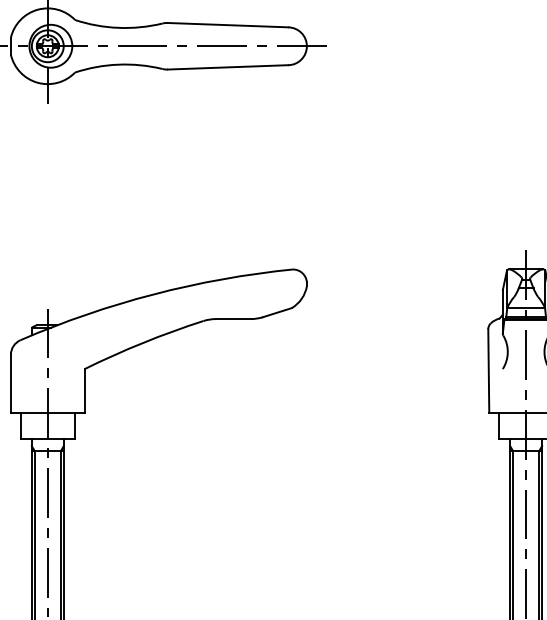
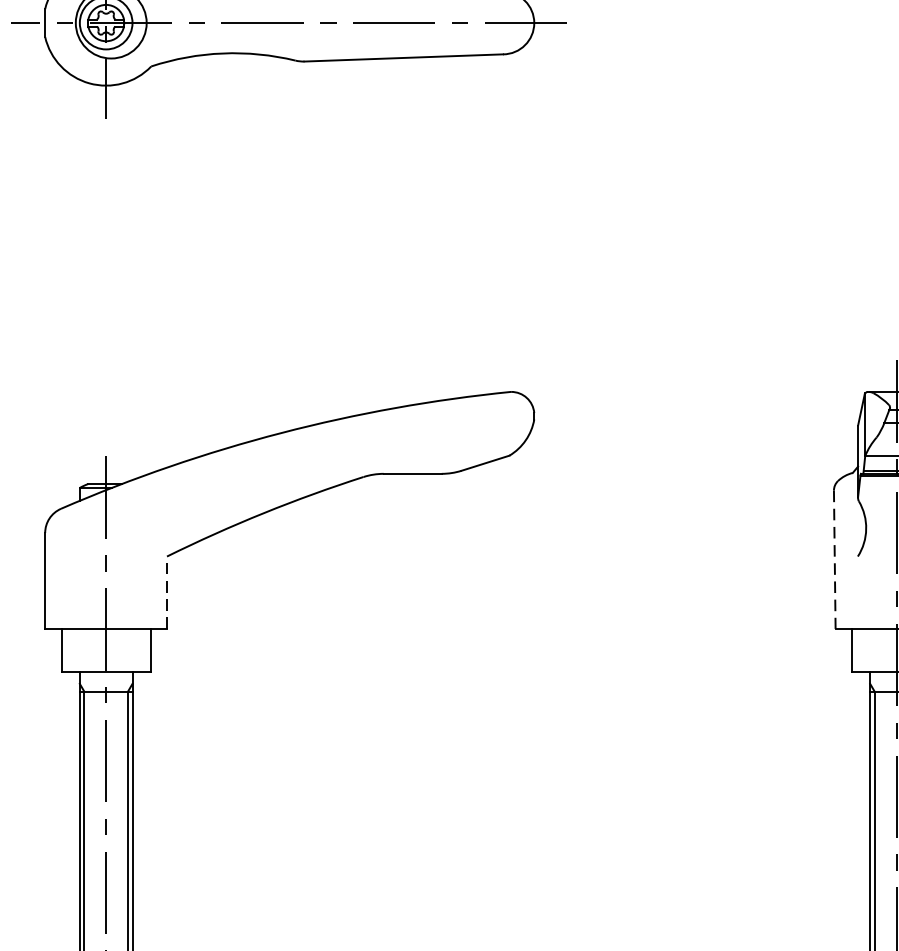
line: (488, 371) -> (834, 560), solid -> dashed
line: (84, 391) -> (166, 593), solid -> dashed

